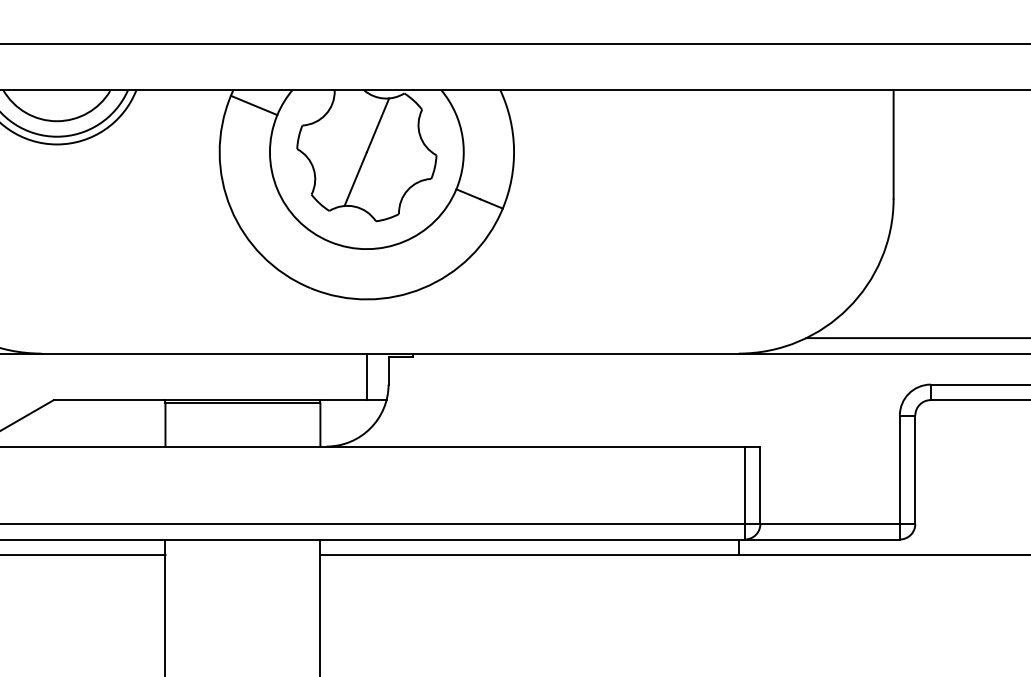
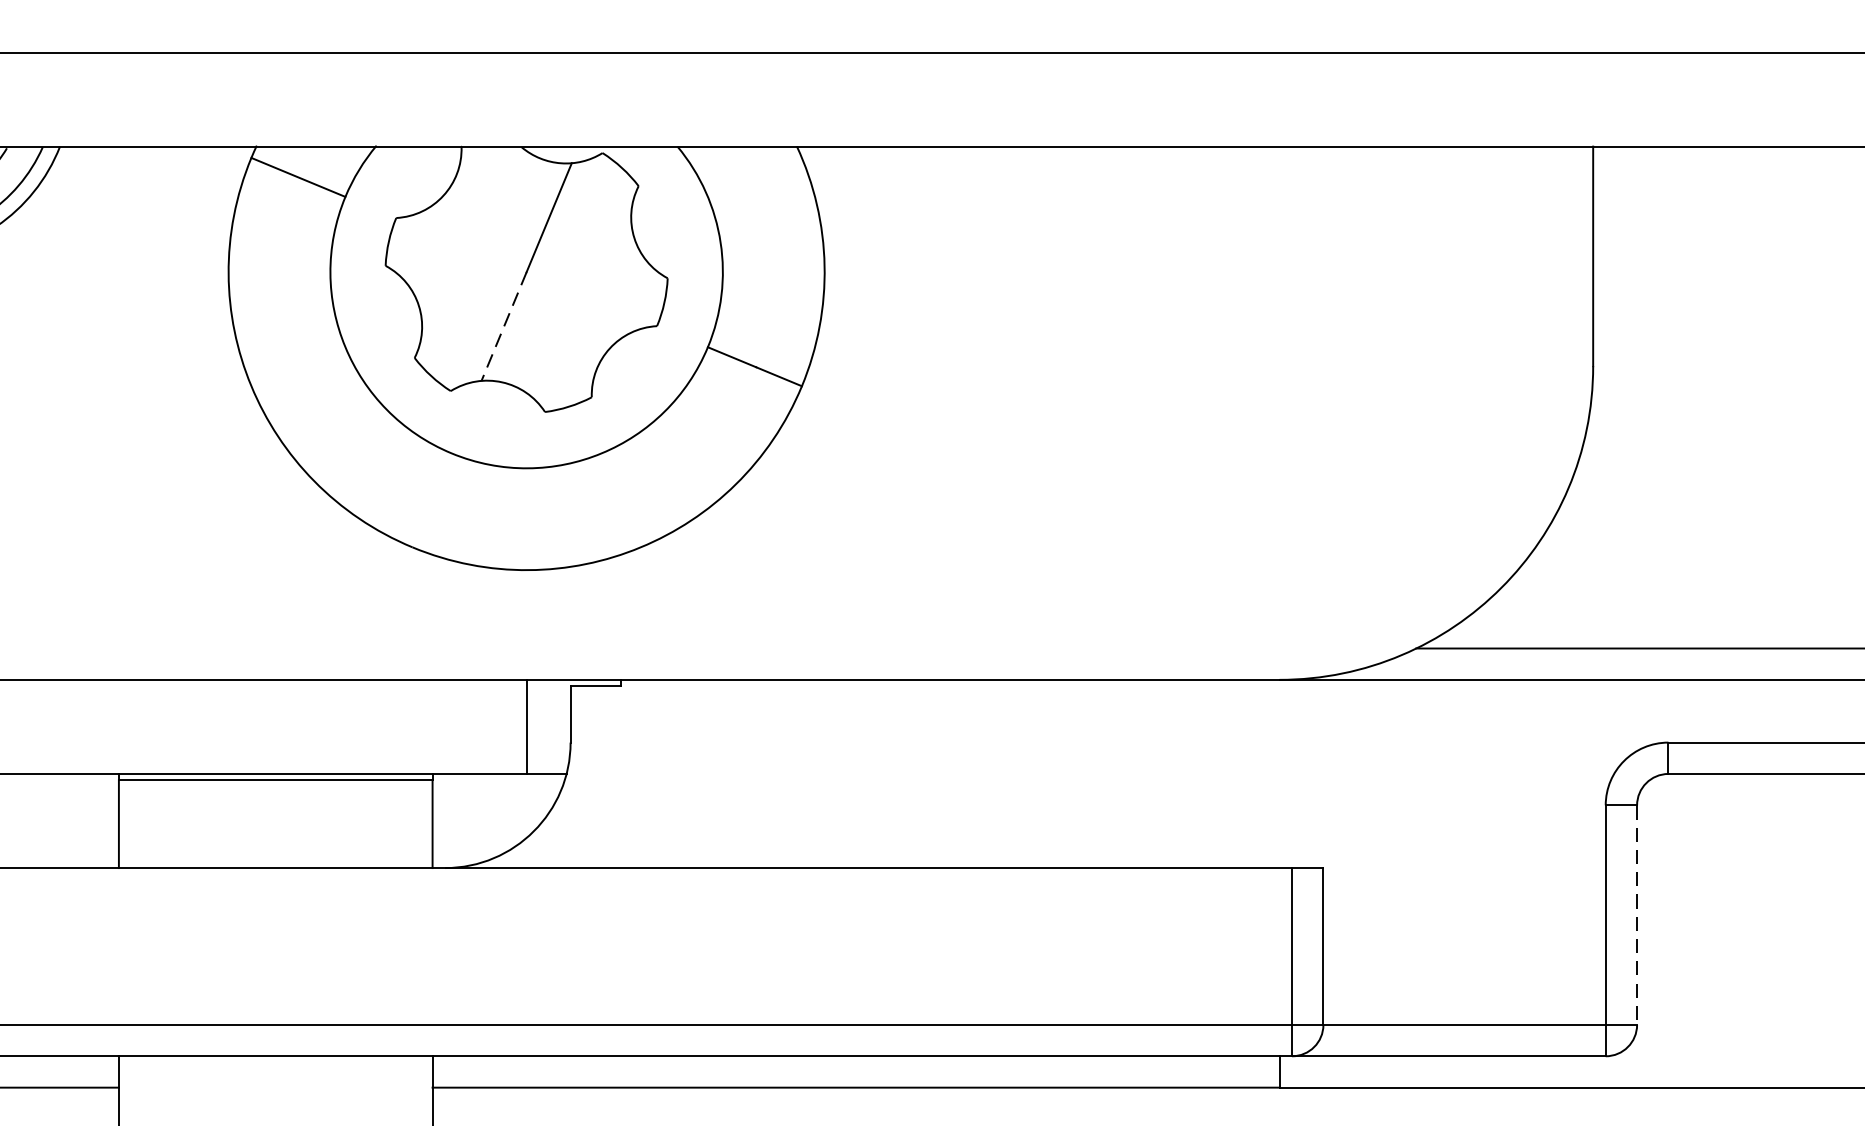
line: (355, 179) -> (503, 327), solid -> dashed
line: (915, 470) -> (1637, 916), solid -> dashed

